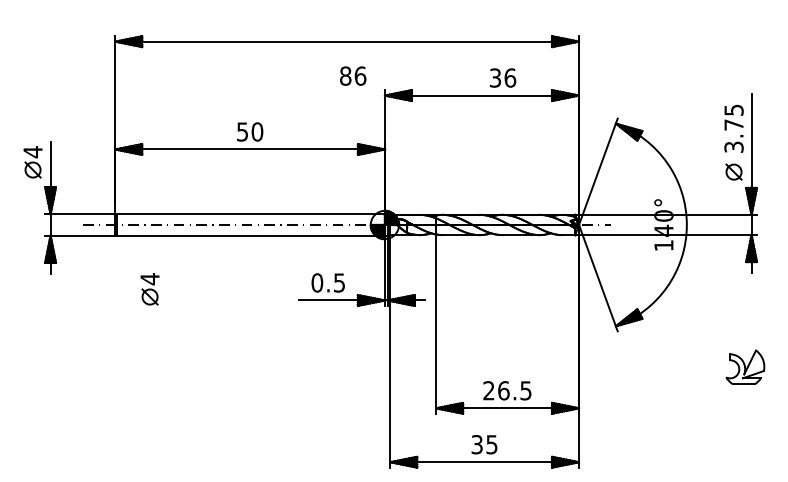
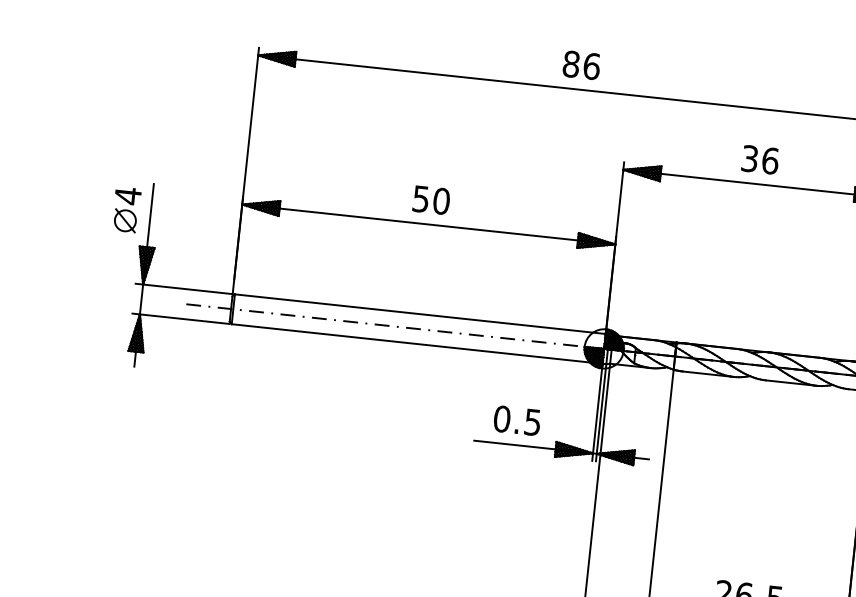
text: (353, 75) -> (582, 64), moved
text: (503, 77) -> (761, 159), moved
part: (149, 289) -> (268, 403), removed

